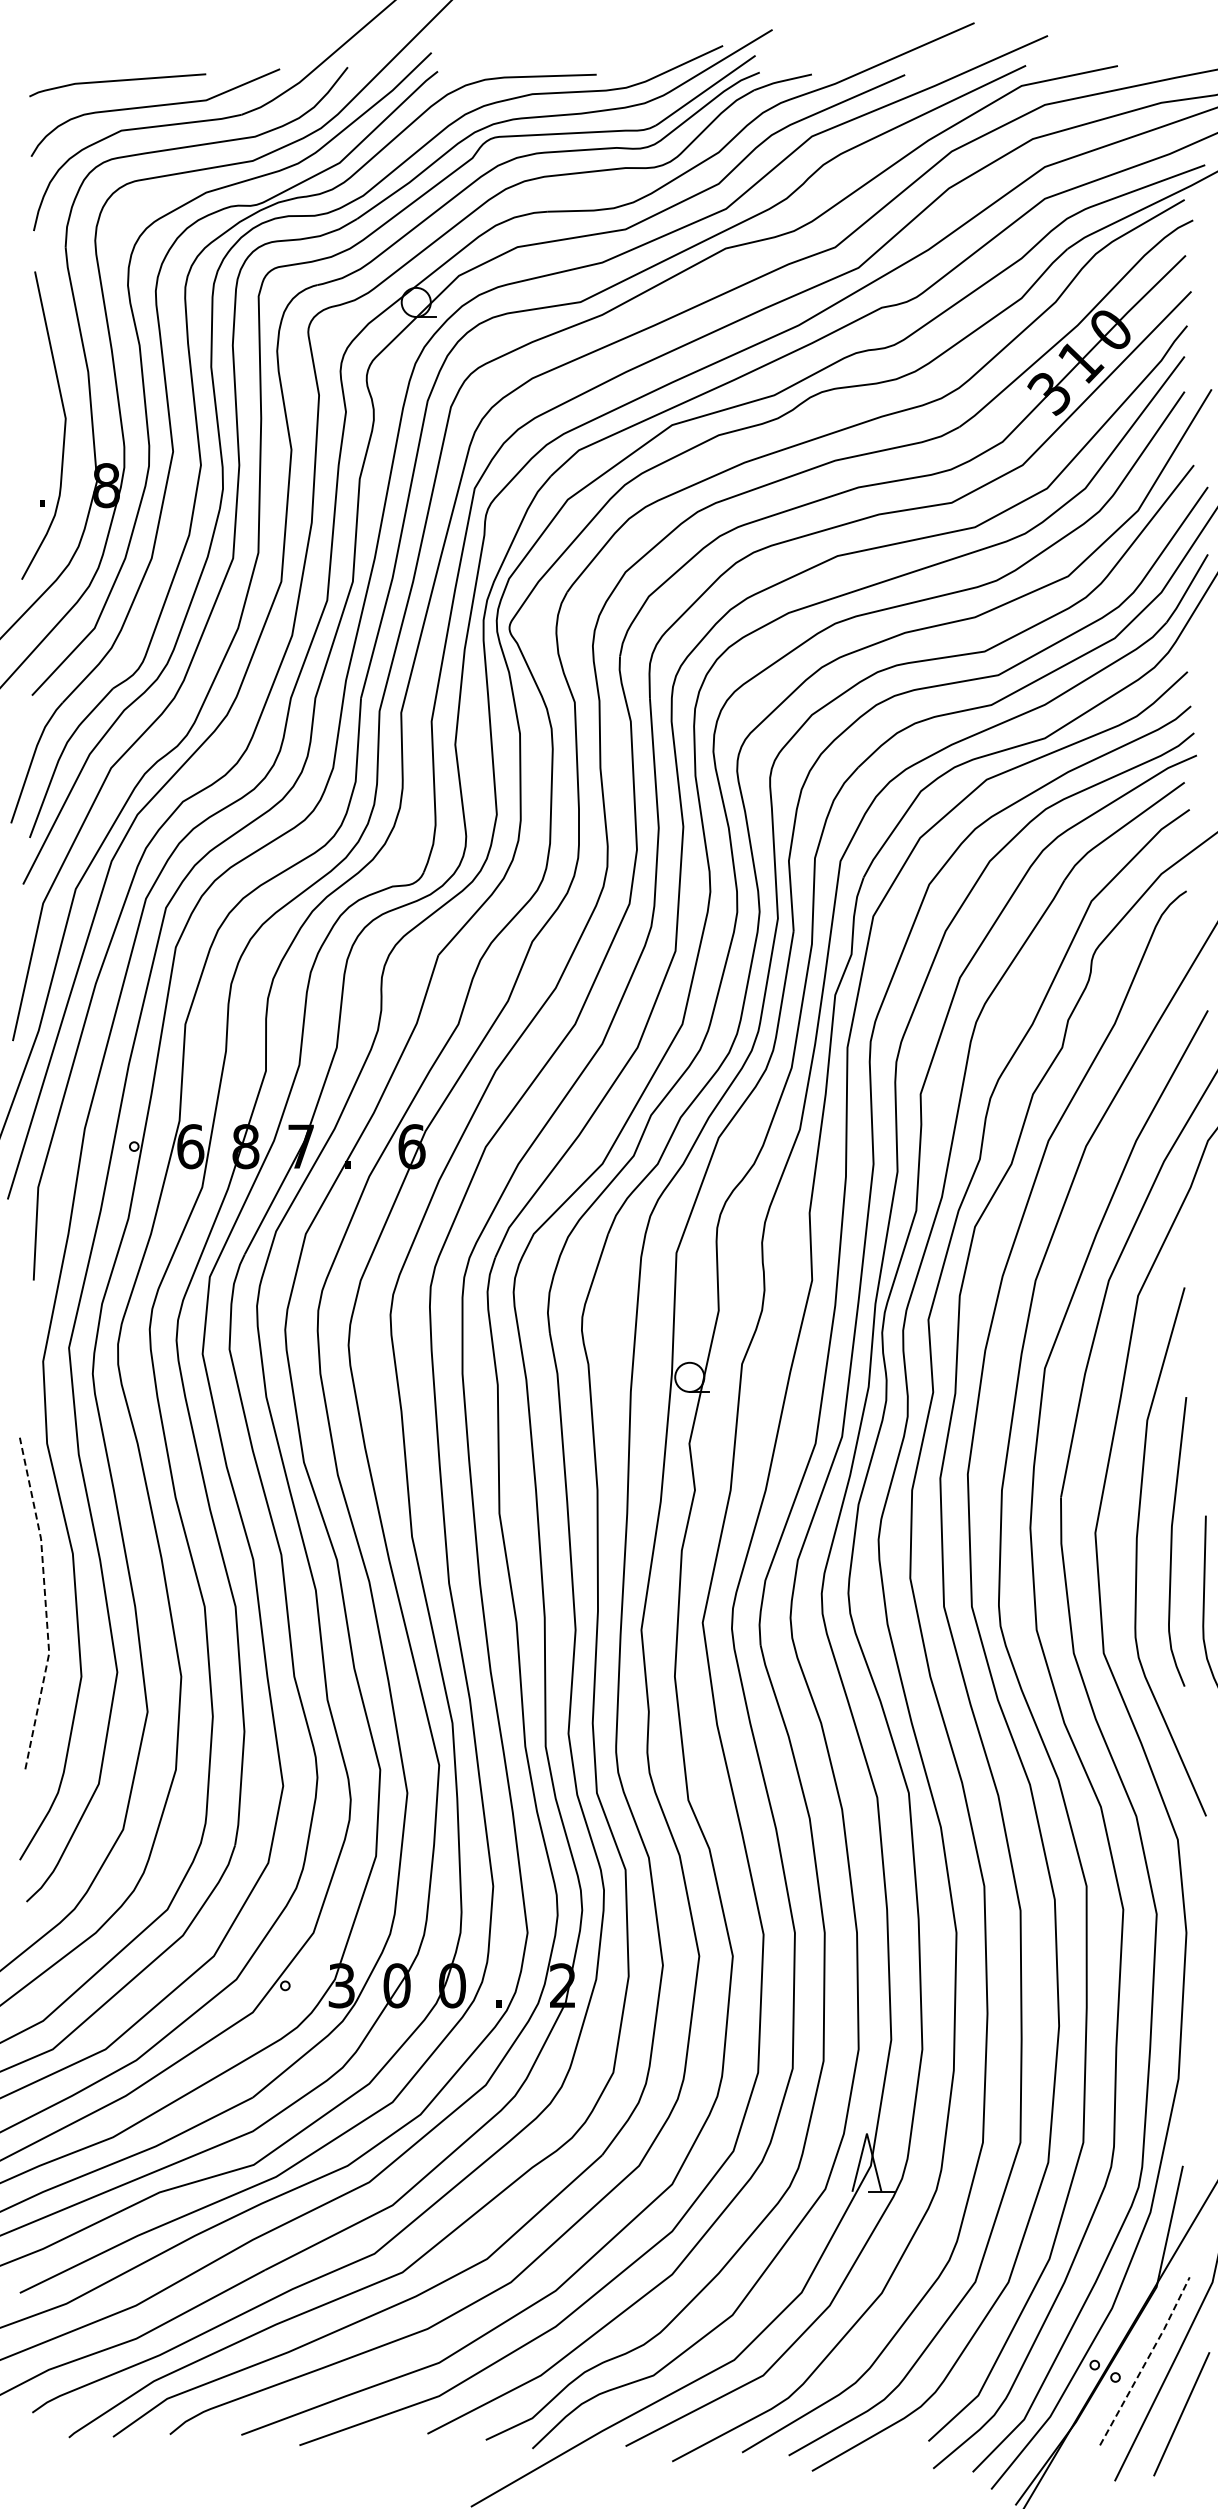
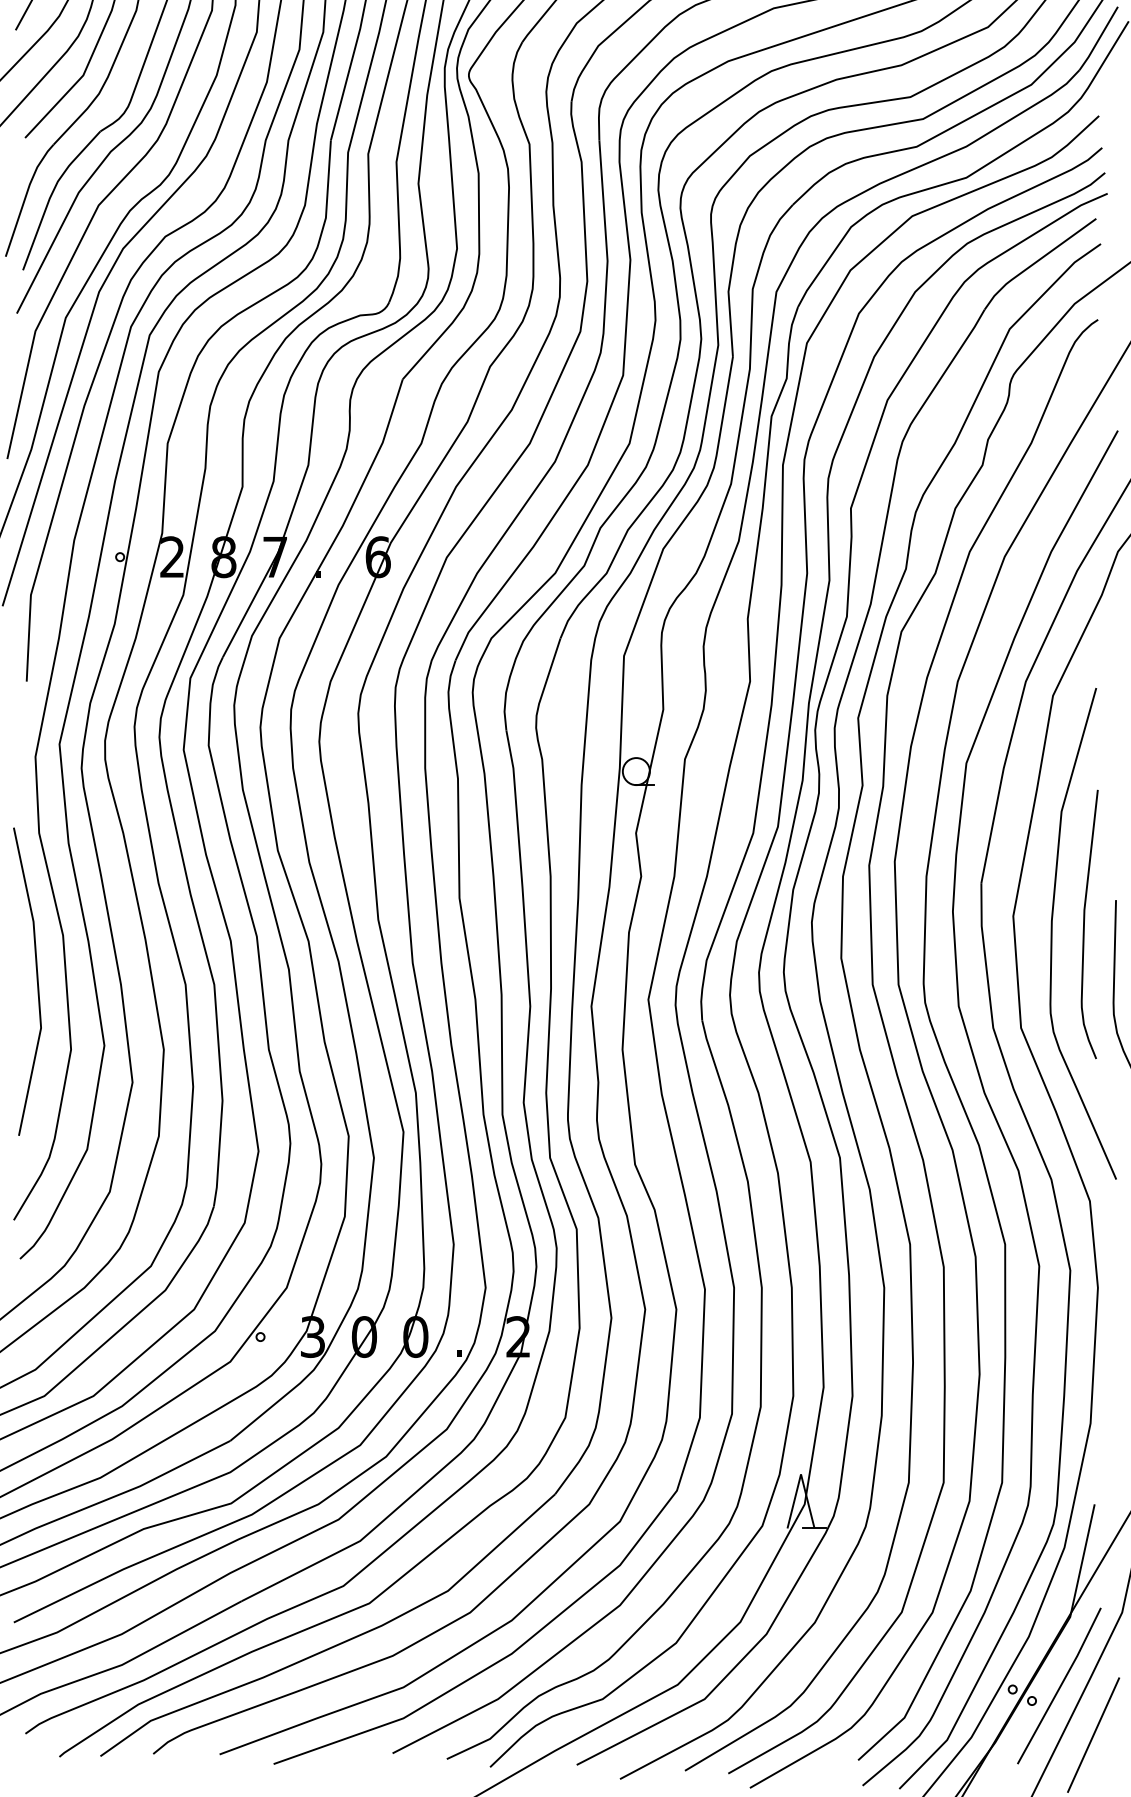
text: (190, 1146) -> (172, 557), 6 -> 2
line: (45, 1603) -> (37, 981), dashed -> solid
line: (1146, 2361) -> (1060, 1686), dashed -> solid

